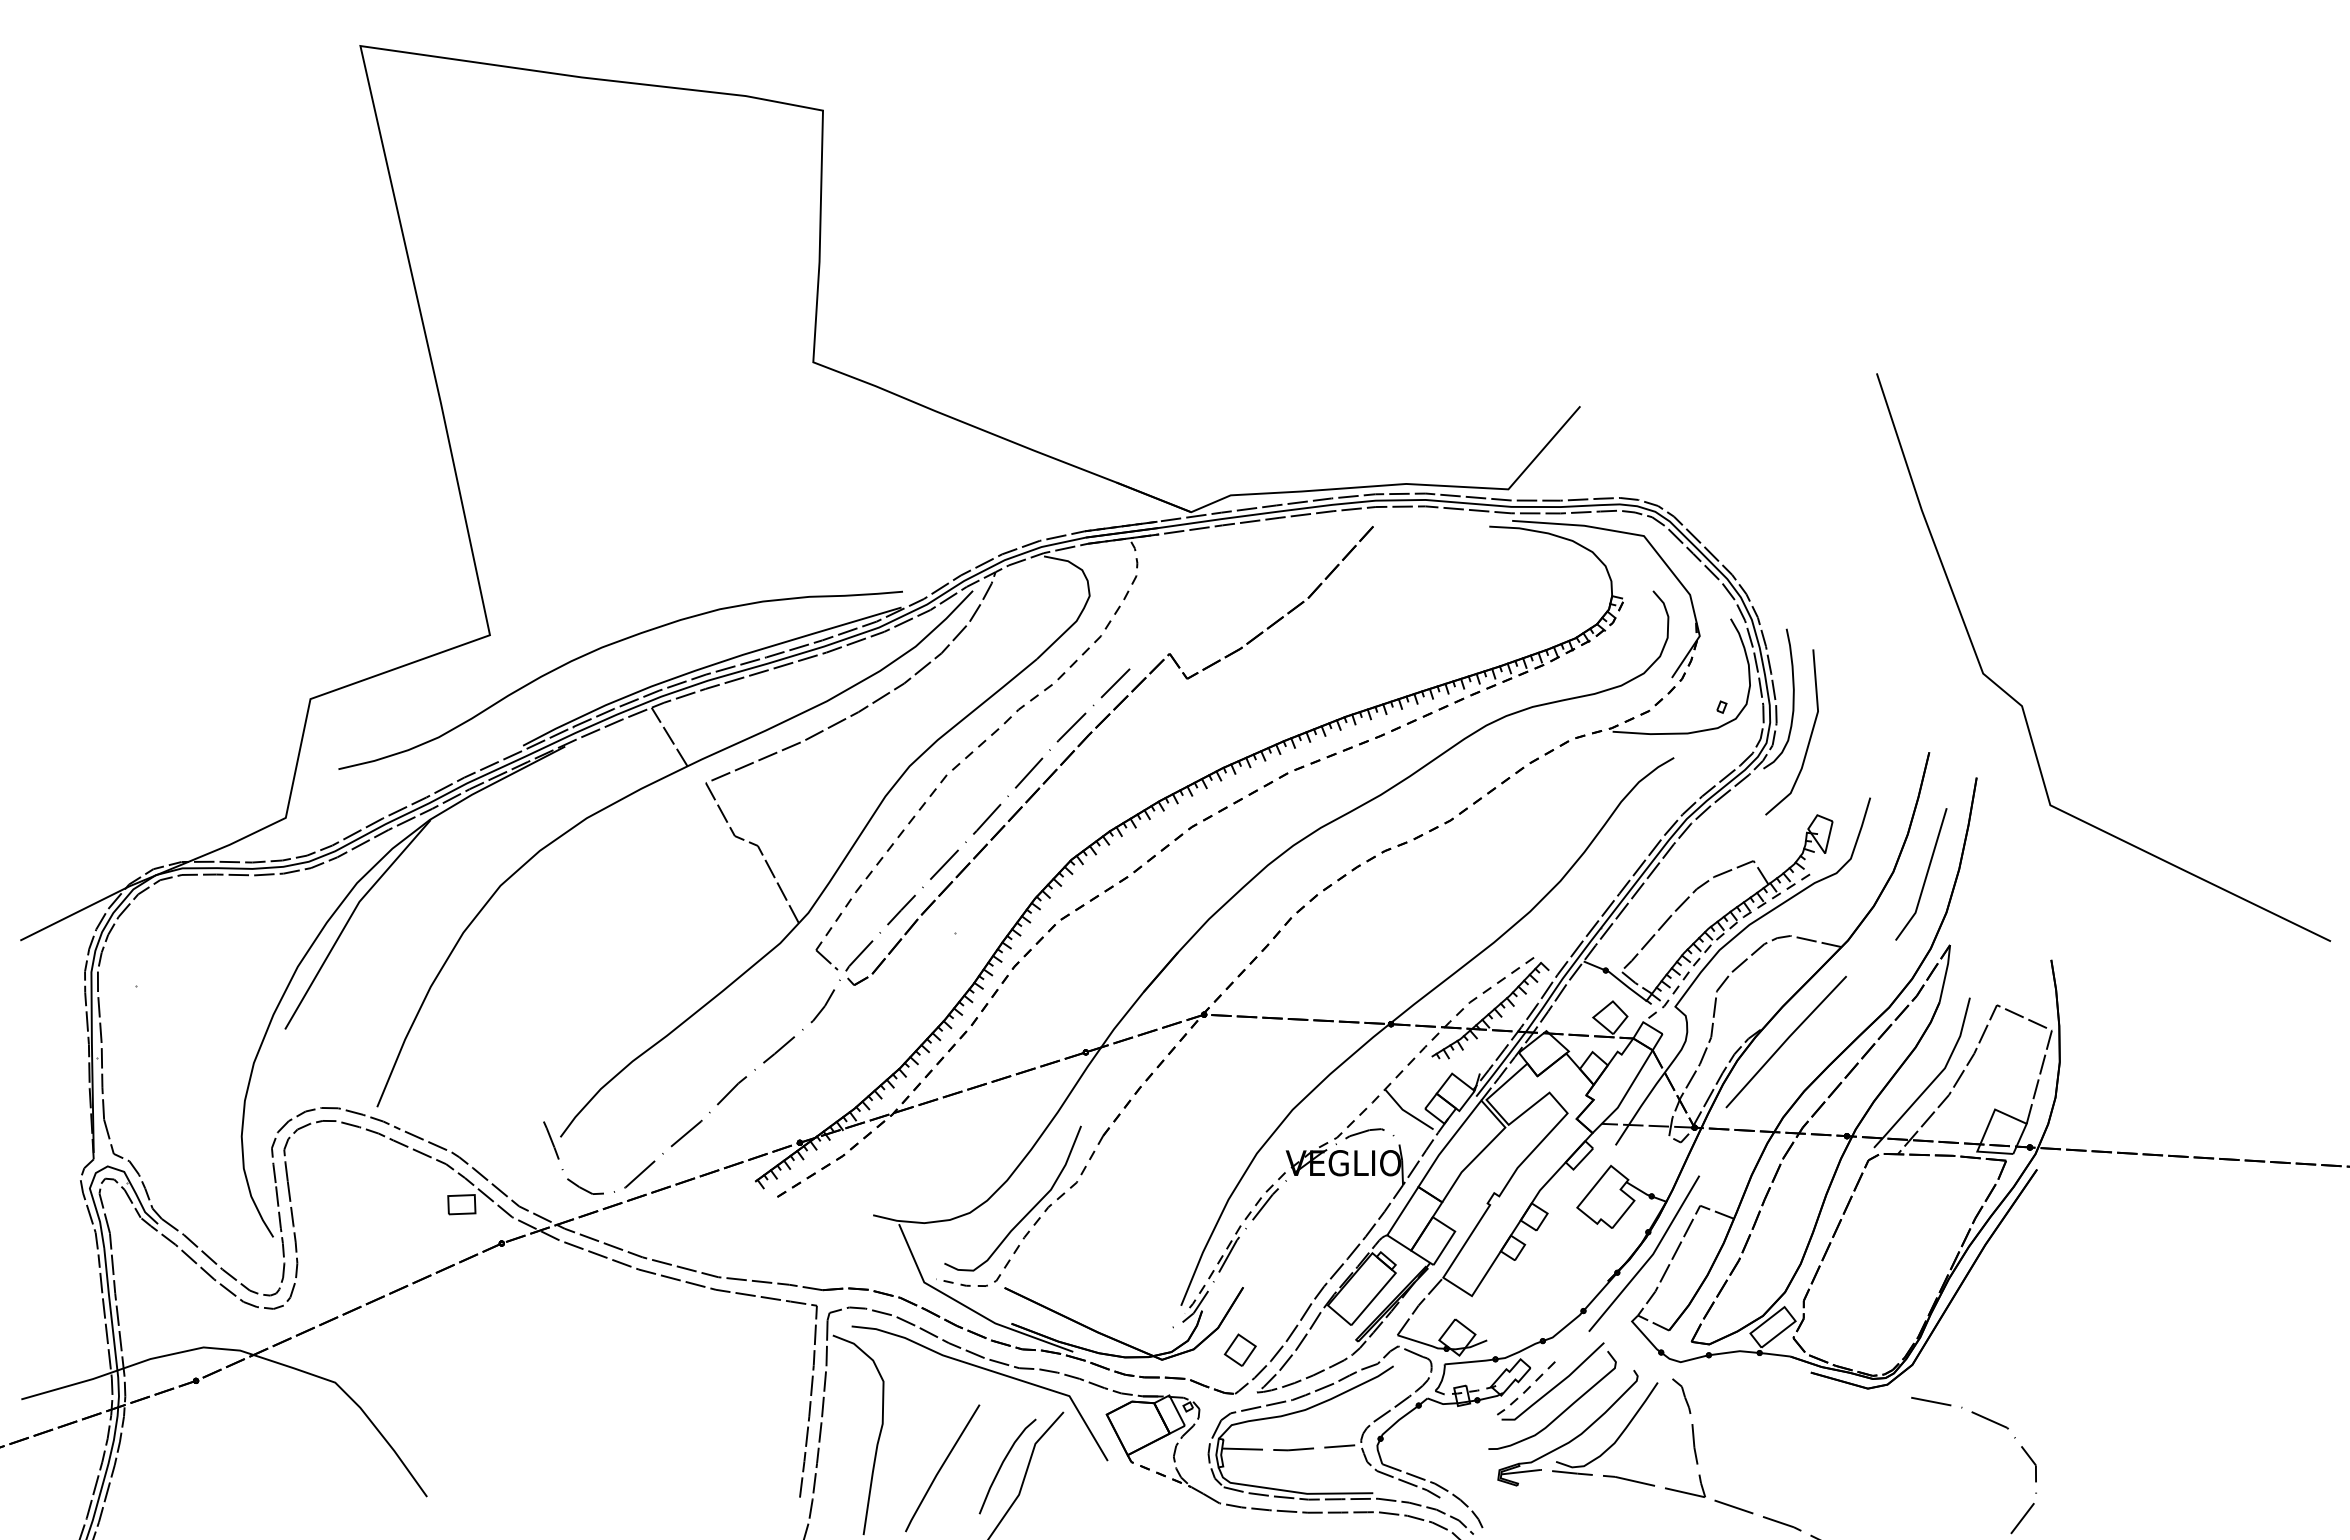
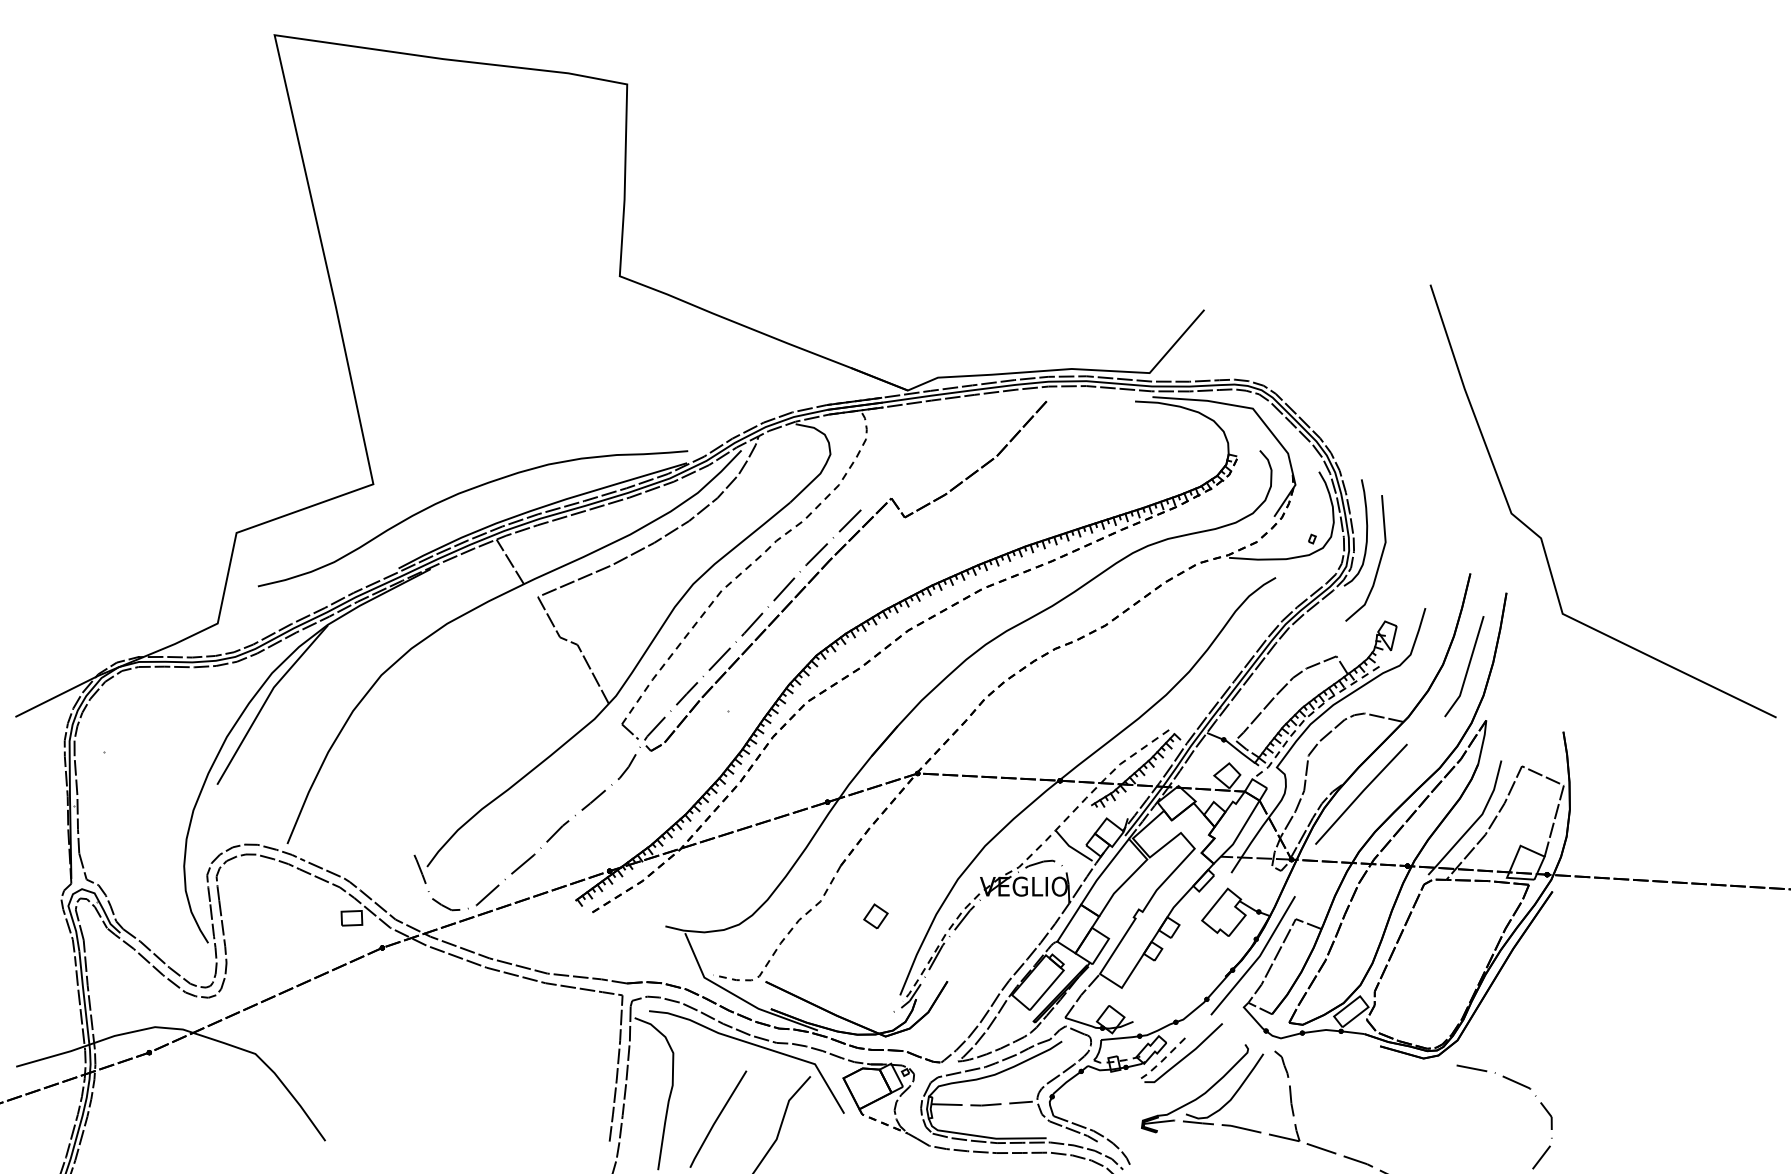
curve: (1027, 1212) -> (783, 924), removed
part: (1239, 1349) -> (875, 915), moved
curve: (1563, 1410) -> (1191, 1075), removed
curve: (1003, 1463) -> (764, 1115), removed

